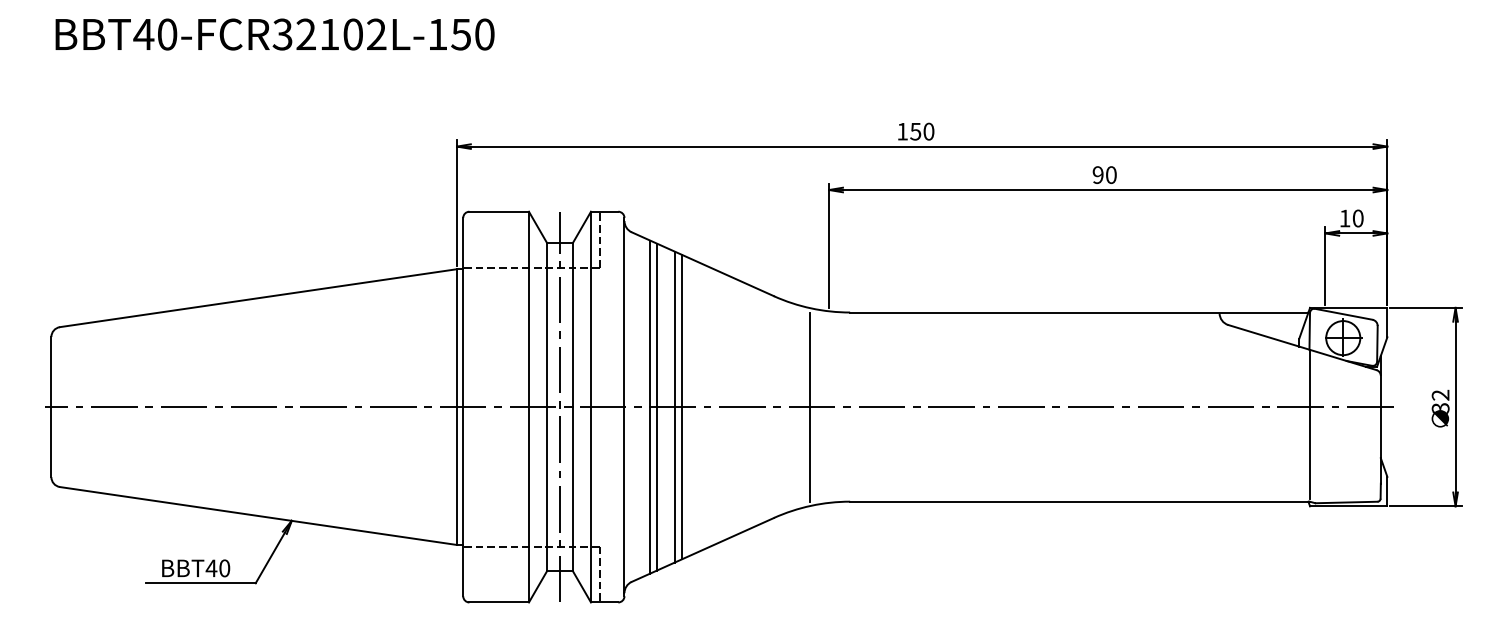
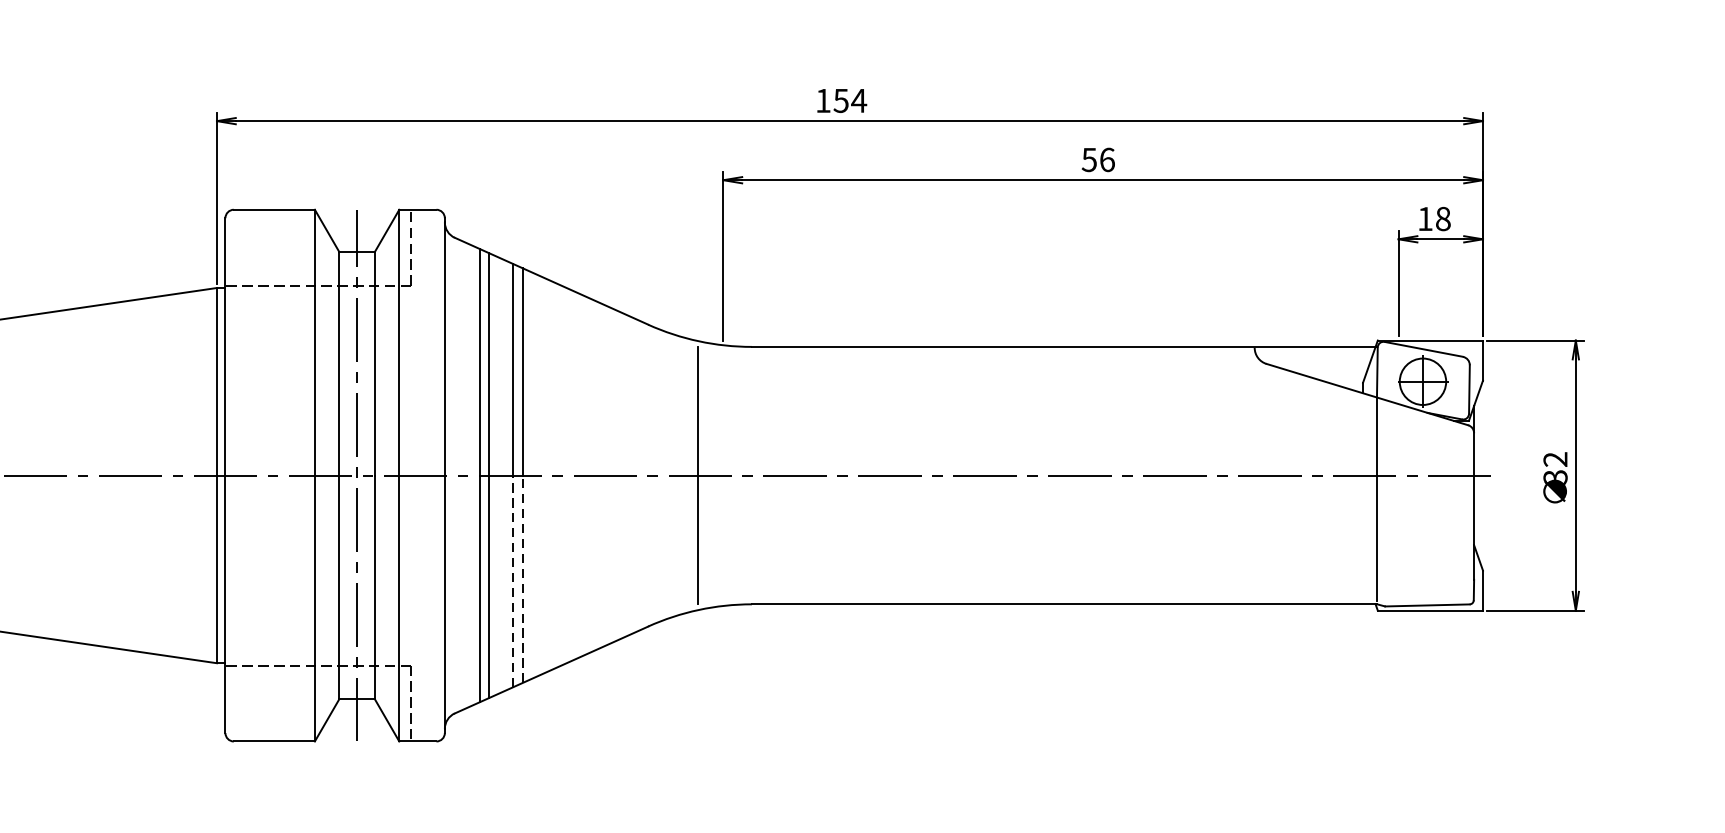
text: (928, 131) -> (858, 100), 150 -> 154
text: (1104, 174) -> (1098, 159), 90 -> 56
text: (1357, 218) -> (1442, 218), 10 -> 18
line: (681, 482) -> (522, 578), solid -> dashed
line: (674, 484) -> (512, 580), solid -> dashed

